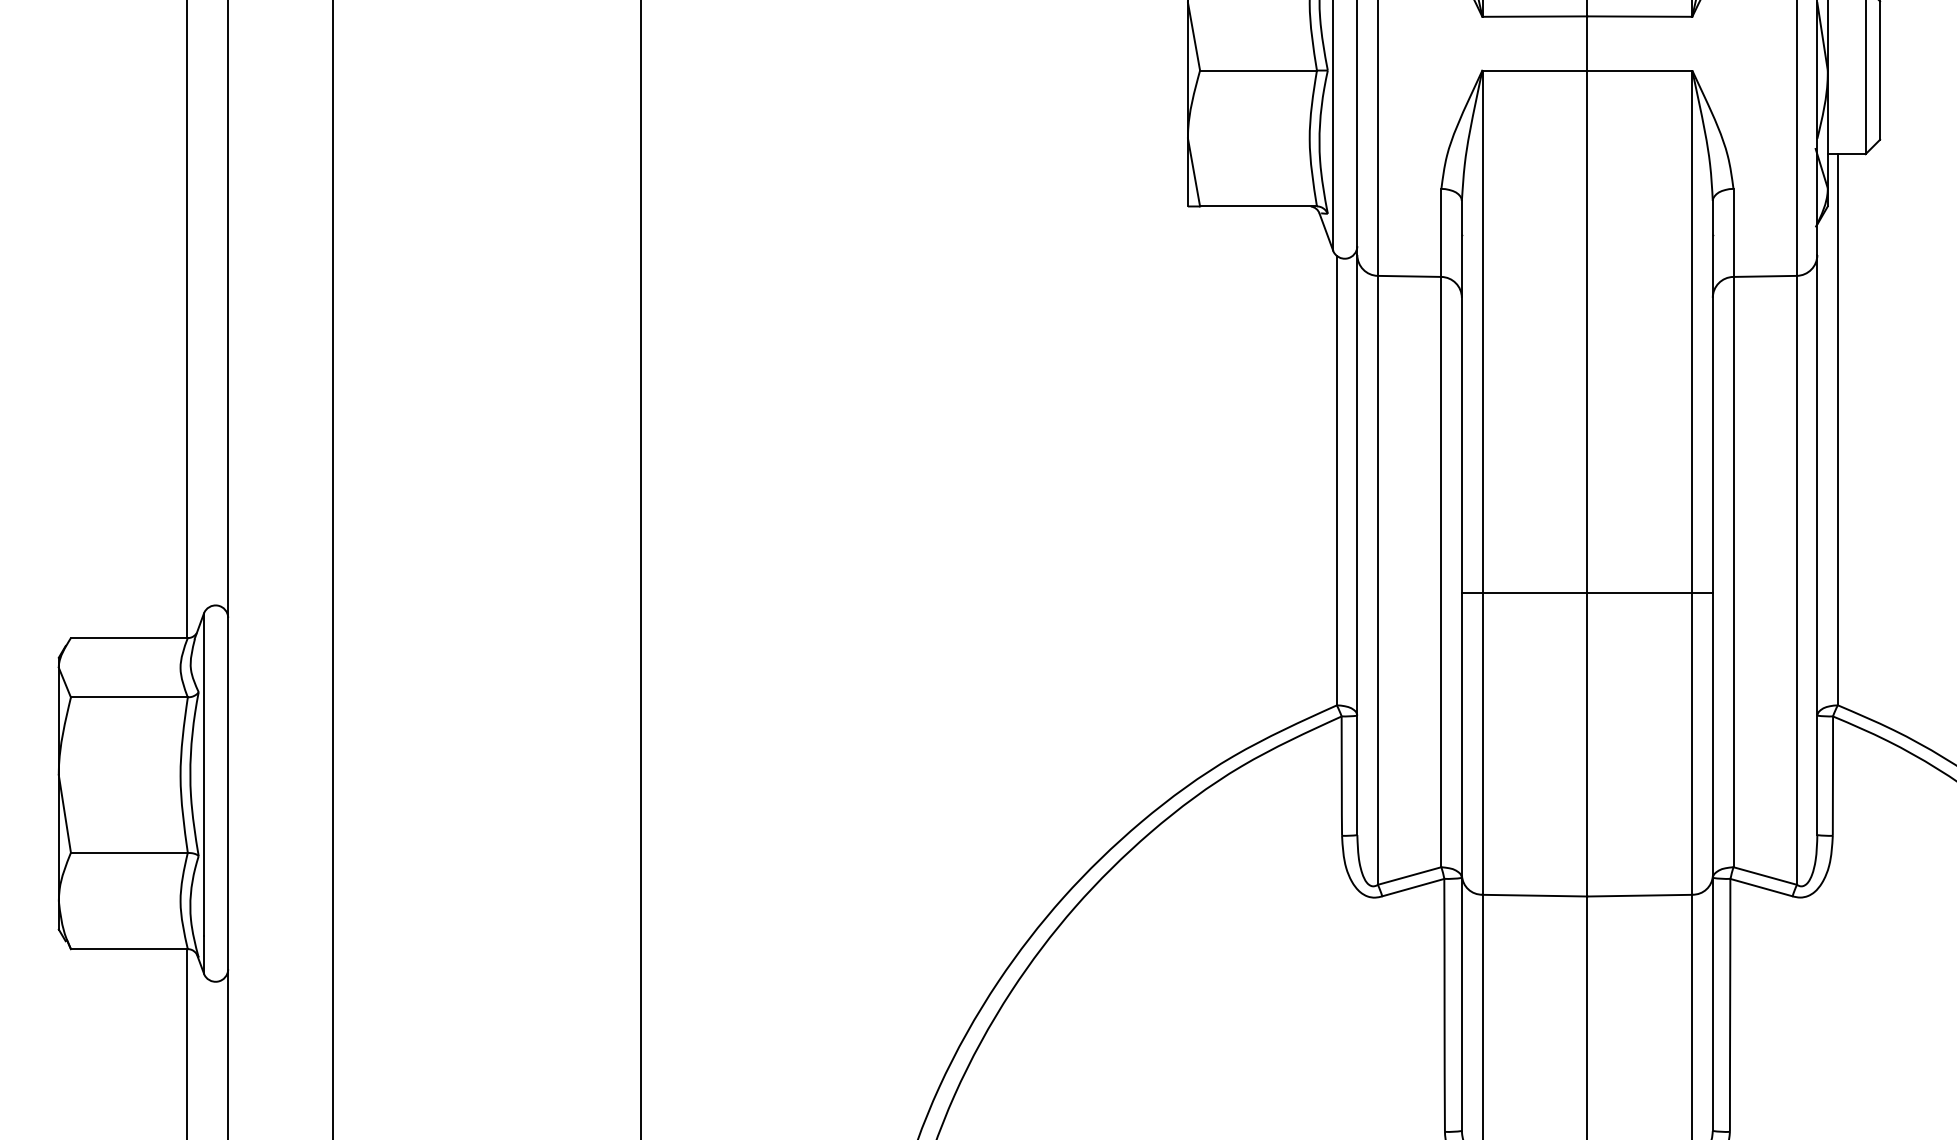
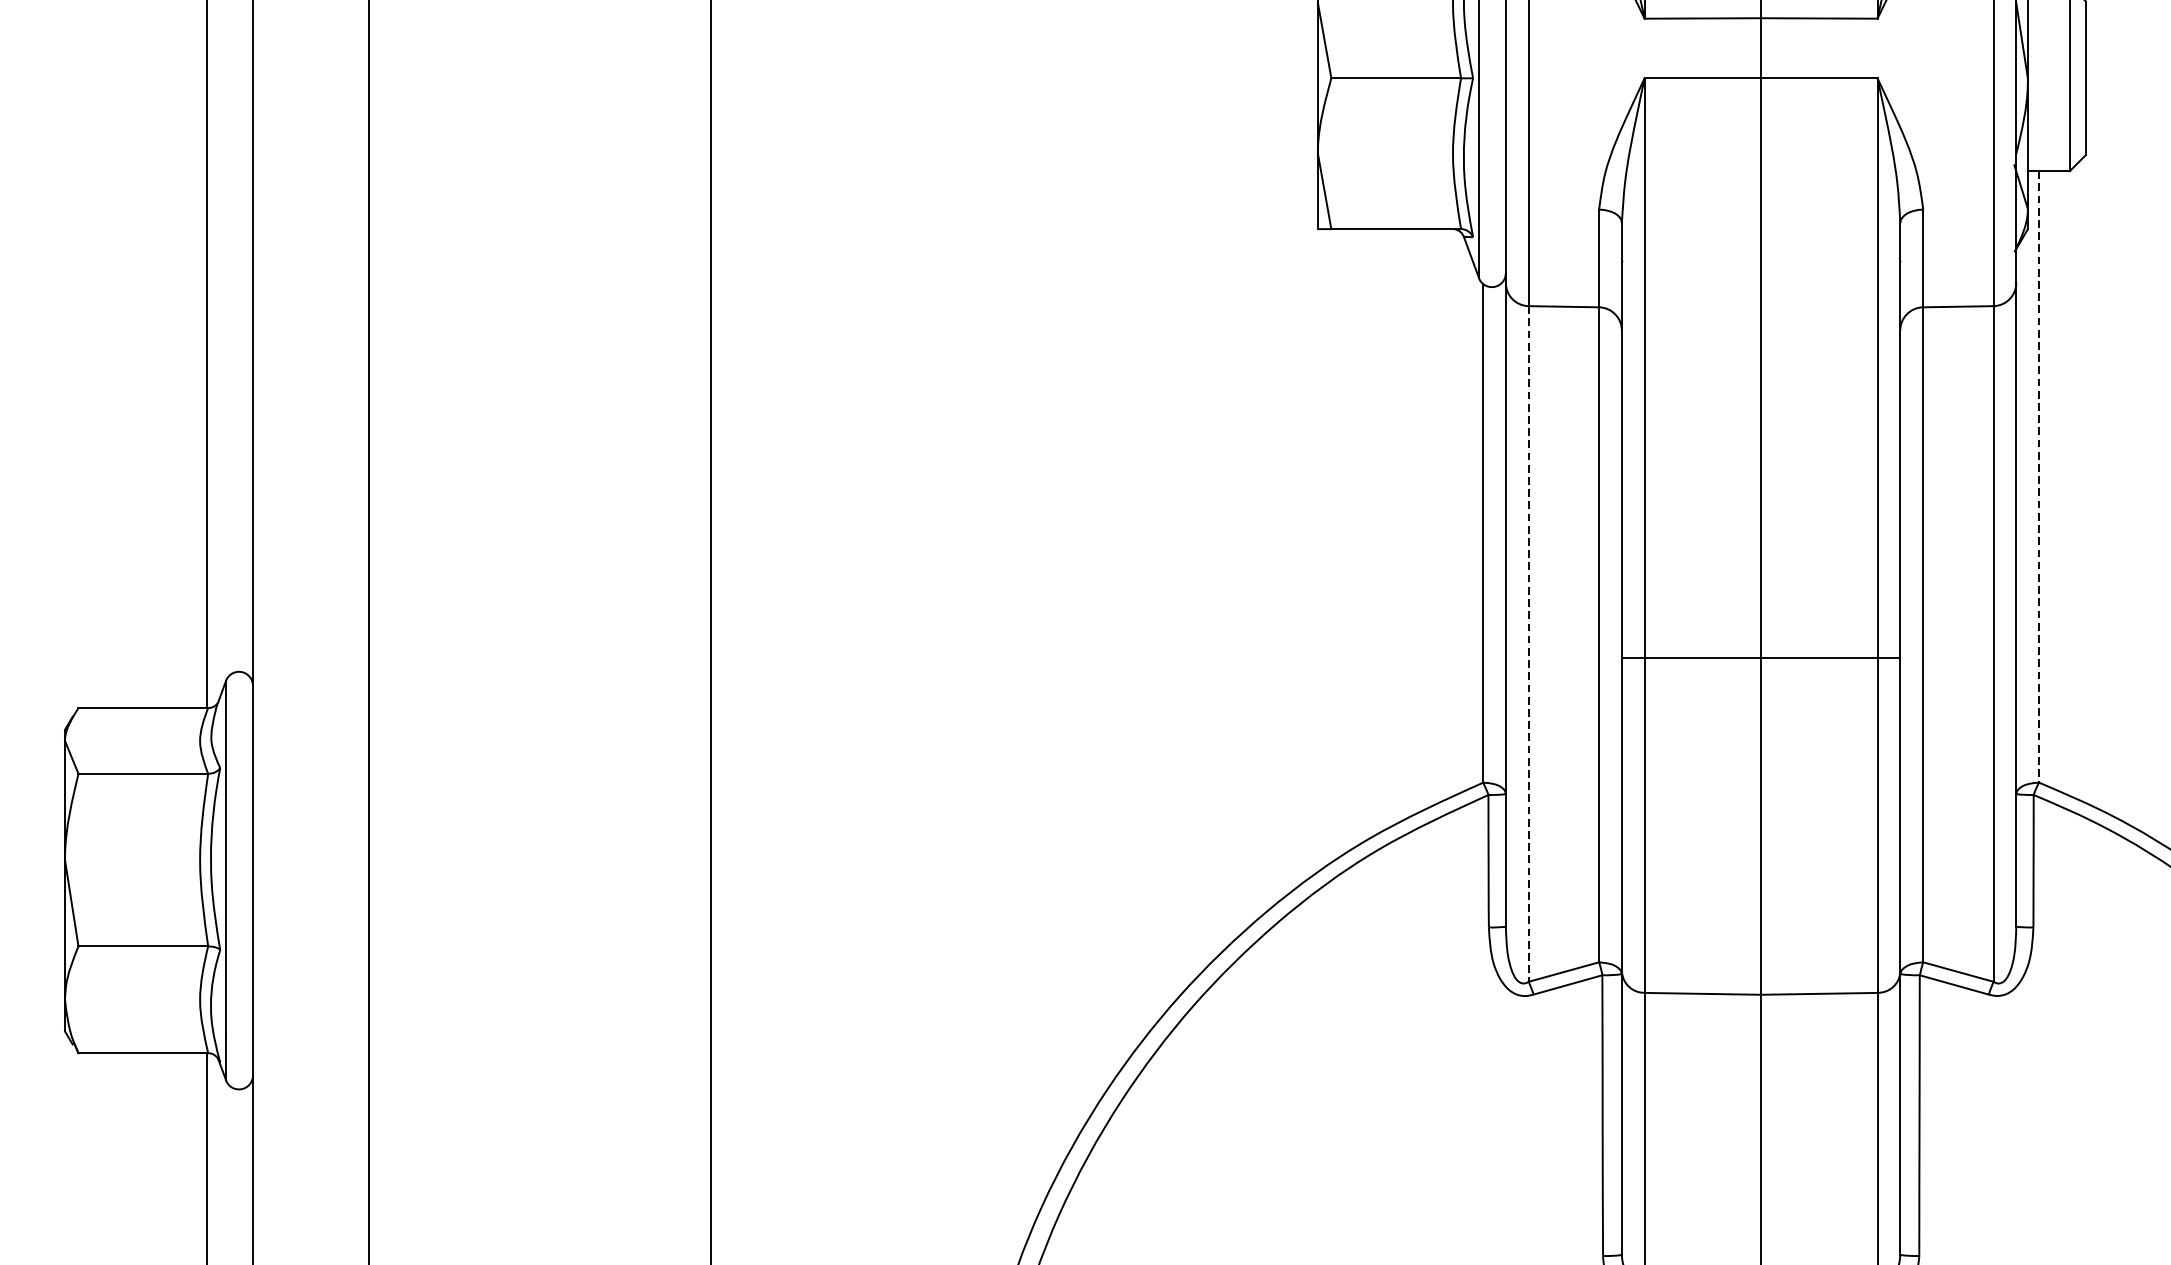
line: (1838, 429) -> (2039, 476), solid -> dashed
line: (1378, 580) -> (1529, 644), solid -> dashed

